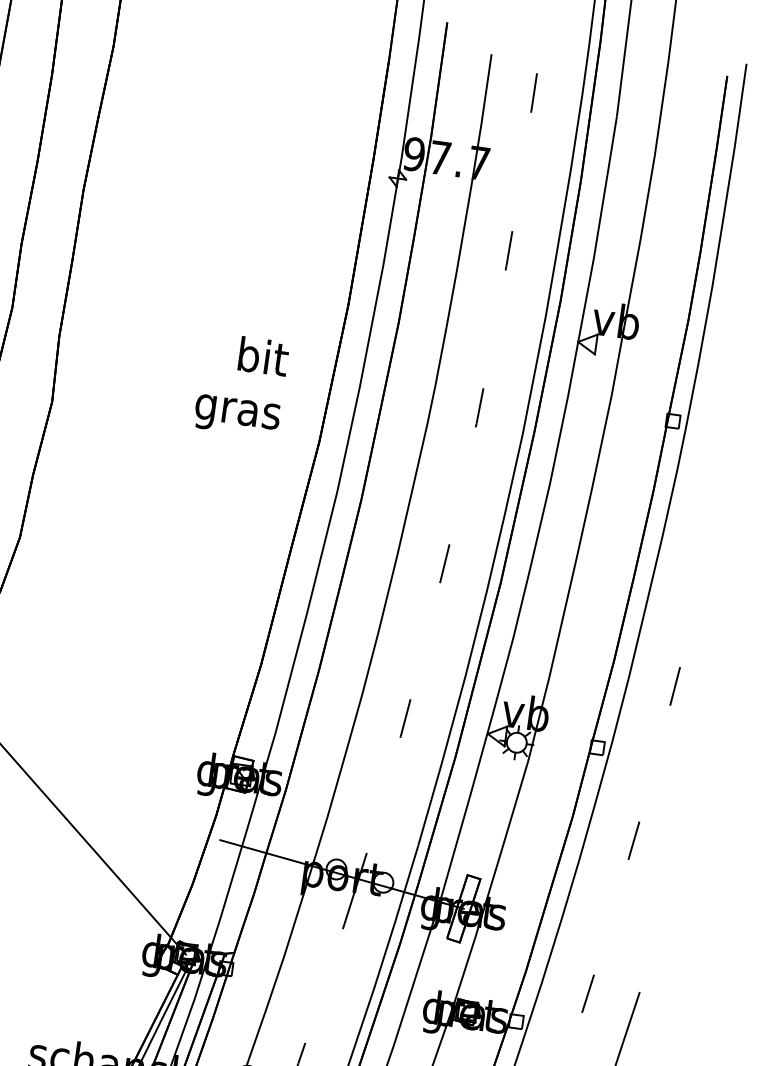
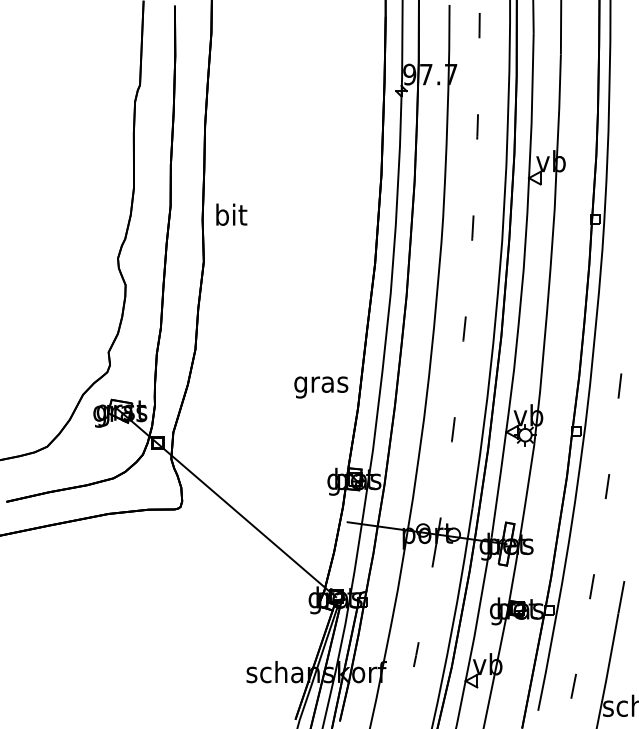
text: (263, 356) -> (231, 214), moved
text: (237, 416) -> (321, 387), moved

